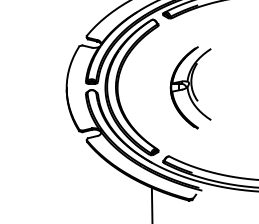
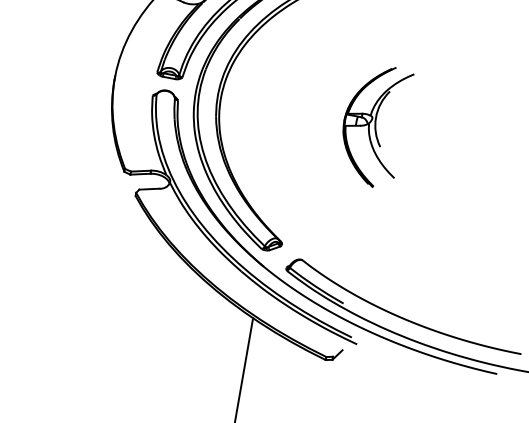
part: (190, 87) -> (373, 124), size x0.7

